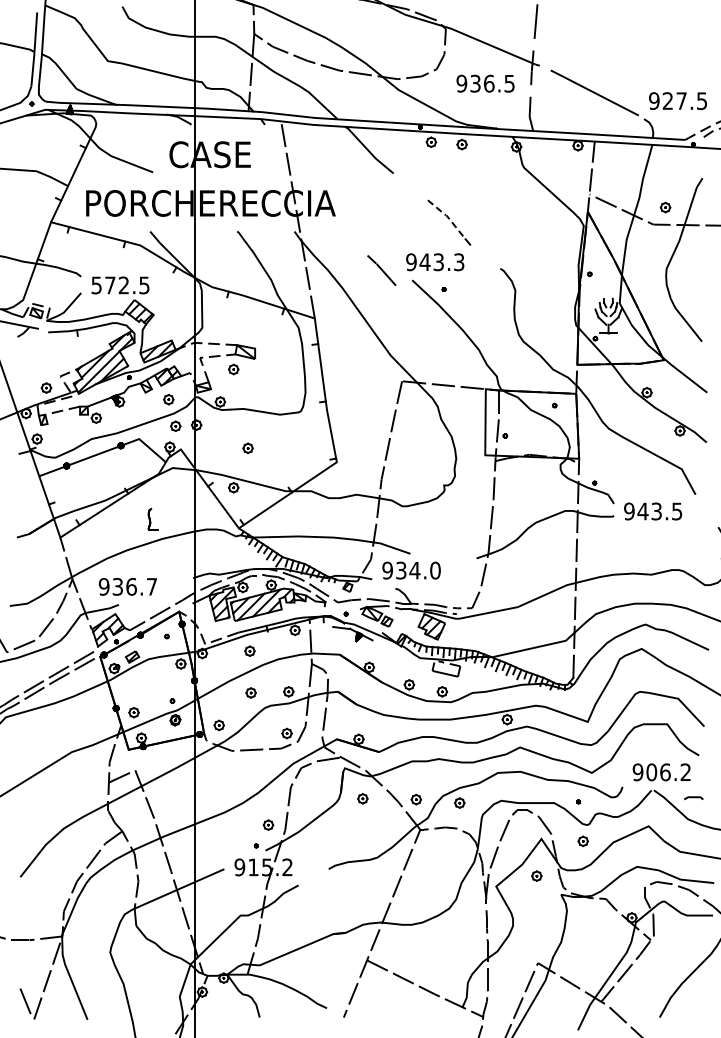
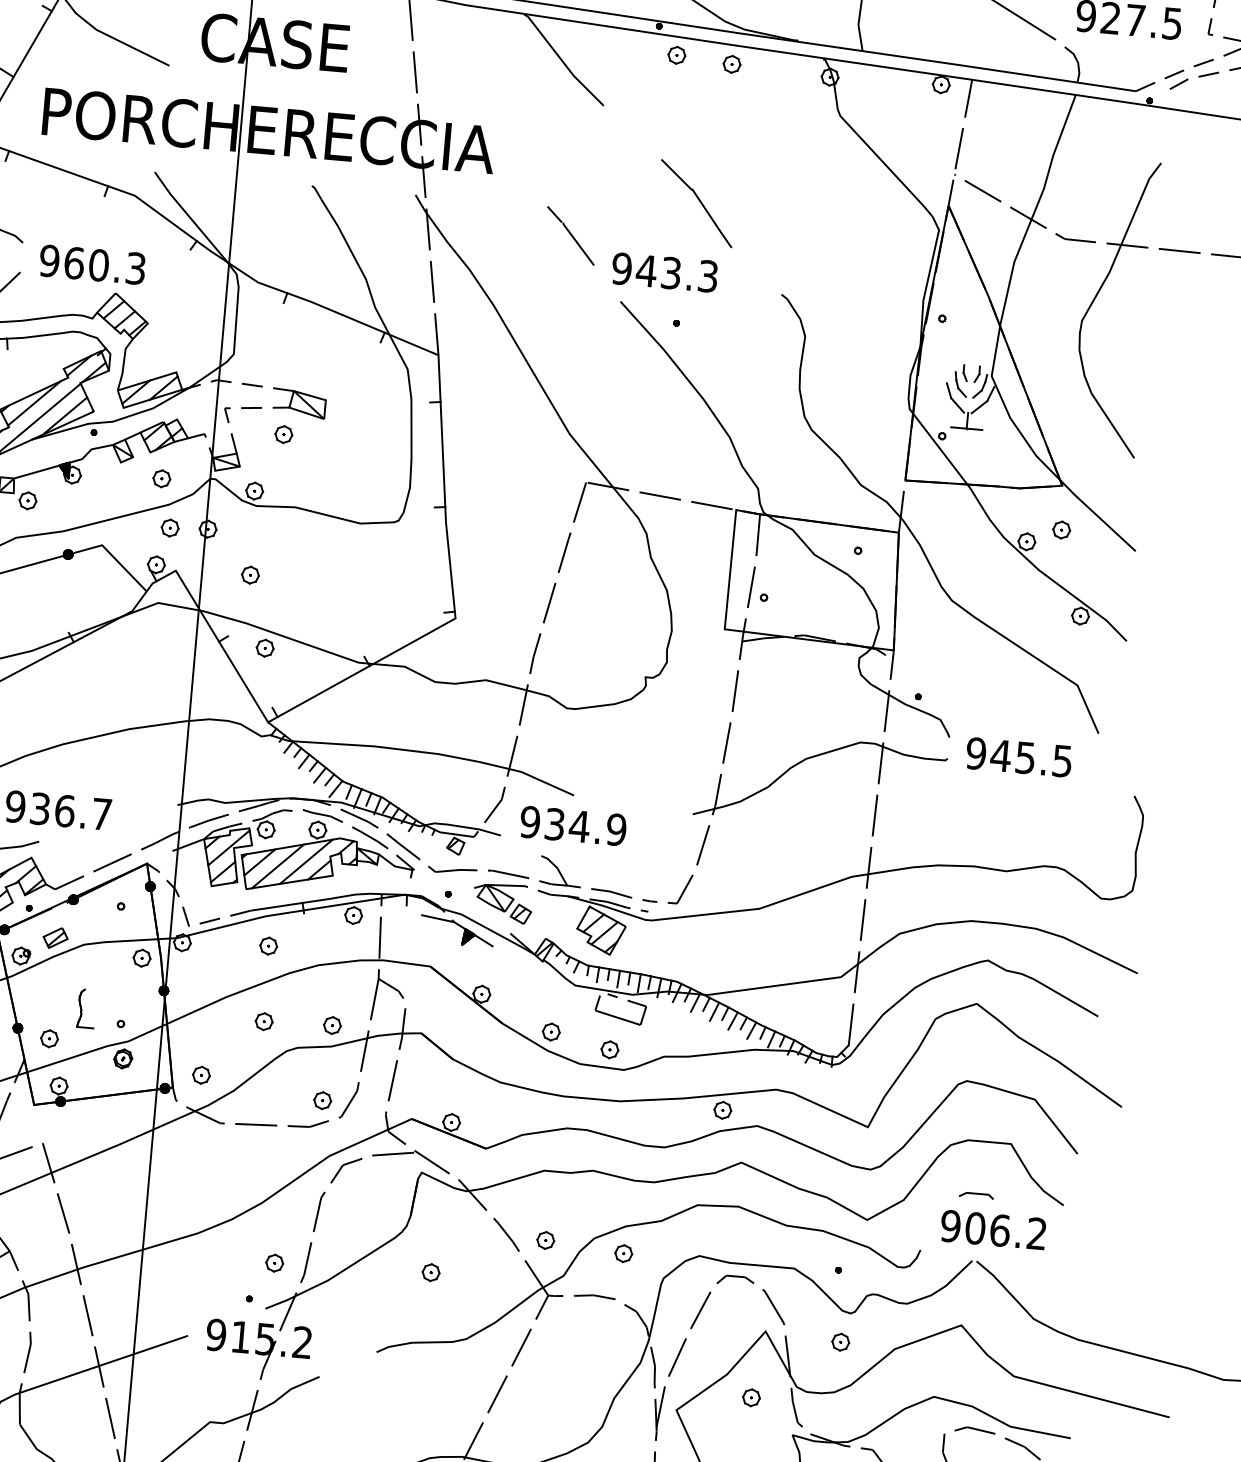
part: (665, 207) -> (1061, 529), moved
line: (447, 216) -> (694, 191), dashed -> solid
line: (381, 270) -> (570, 235), moved
text: (120, 285) -> (92, 264), 572.5 -> 960.3
part: (247, 447) -> (249, 573), moved
text: (656, 510) -> (1025, 756), 943.5 -> 945.5
part: (152, 518) -> (85, 1007), moved
text: (435, 570) -> (616, 829), 934.0 -> 934.9
part: (362, 798) -> (430, 1272), moved
line: (693, 798) -> (975, 1195), moved

